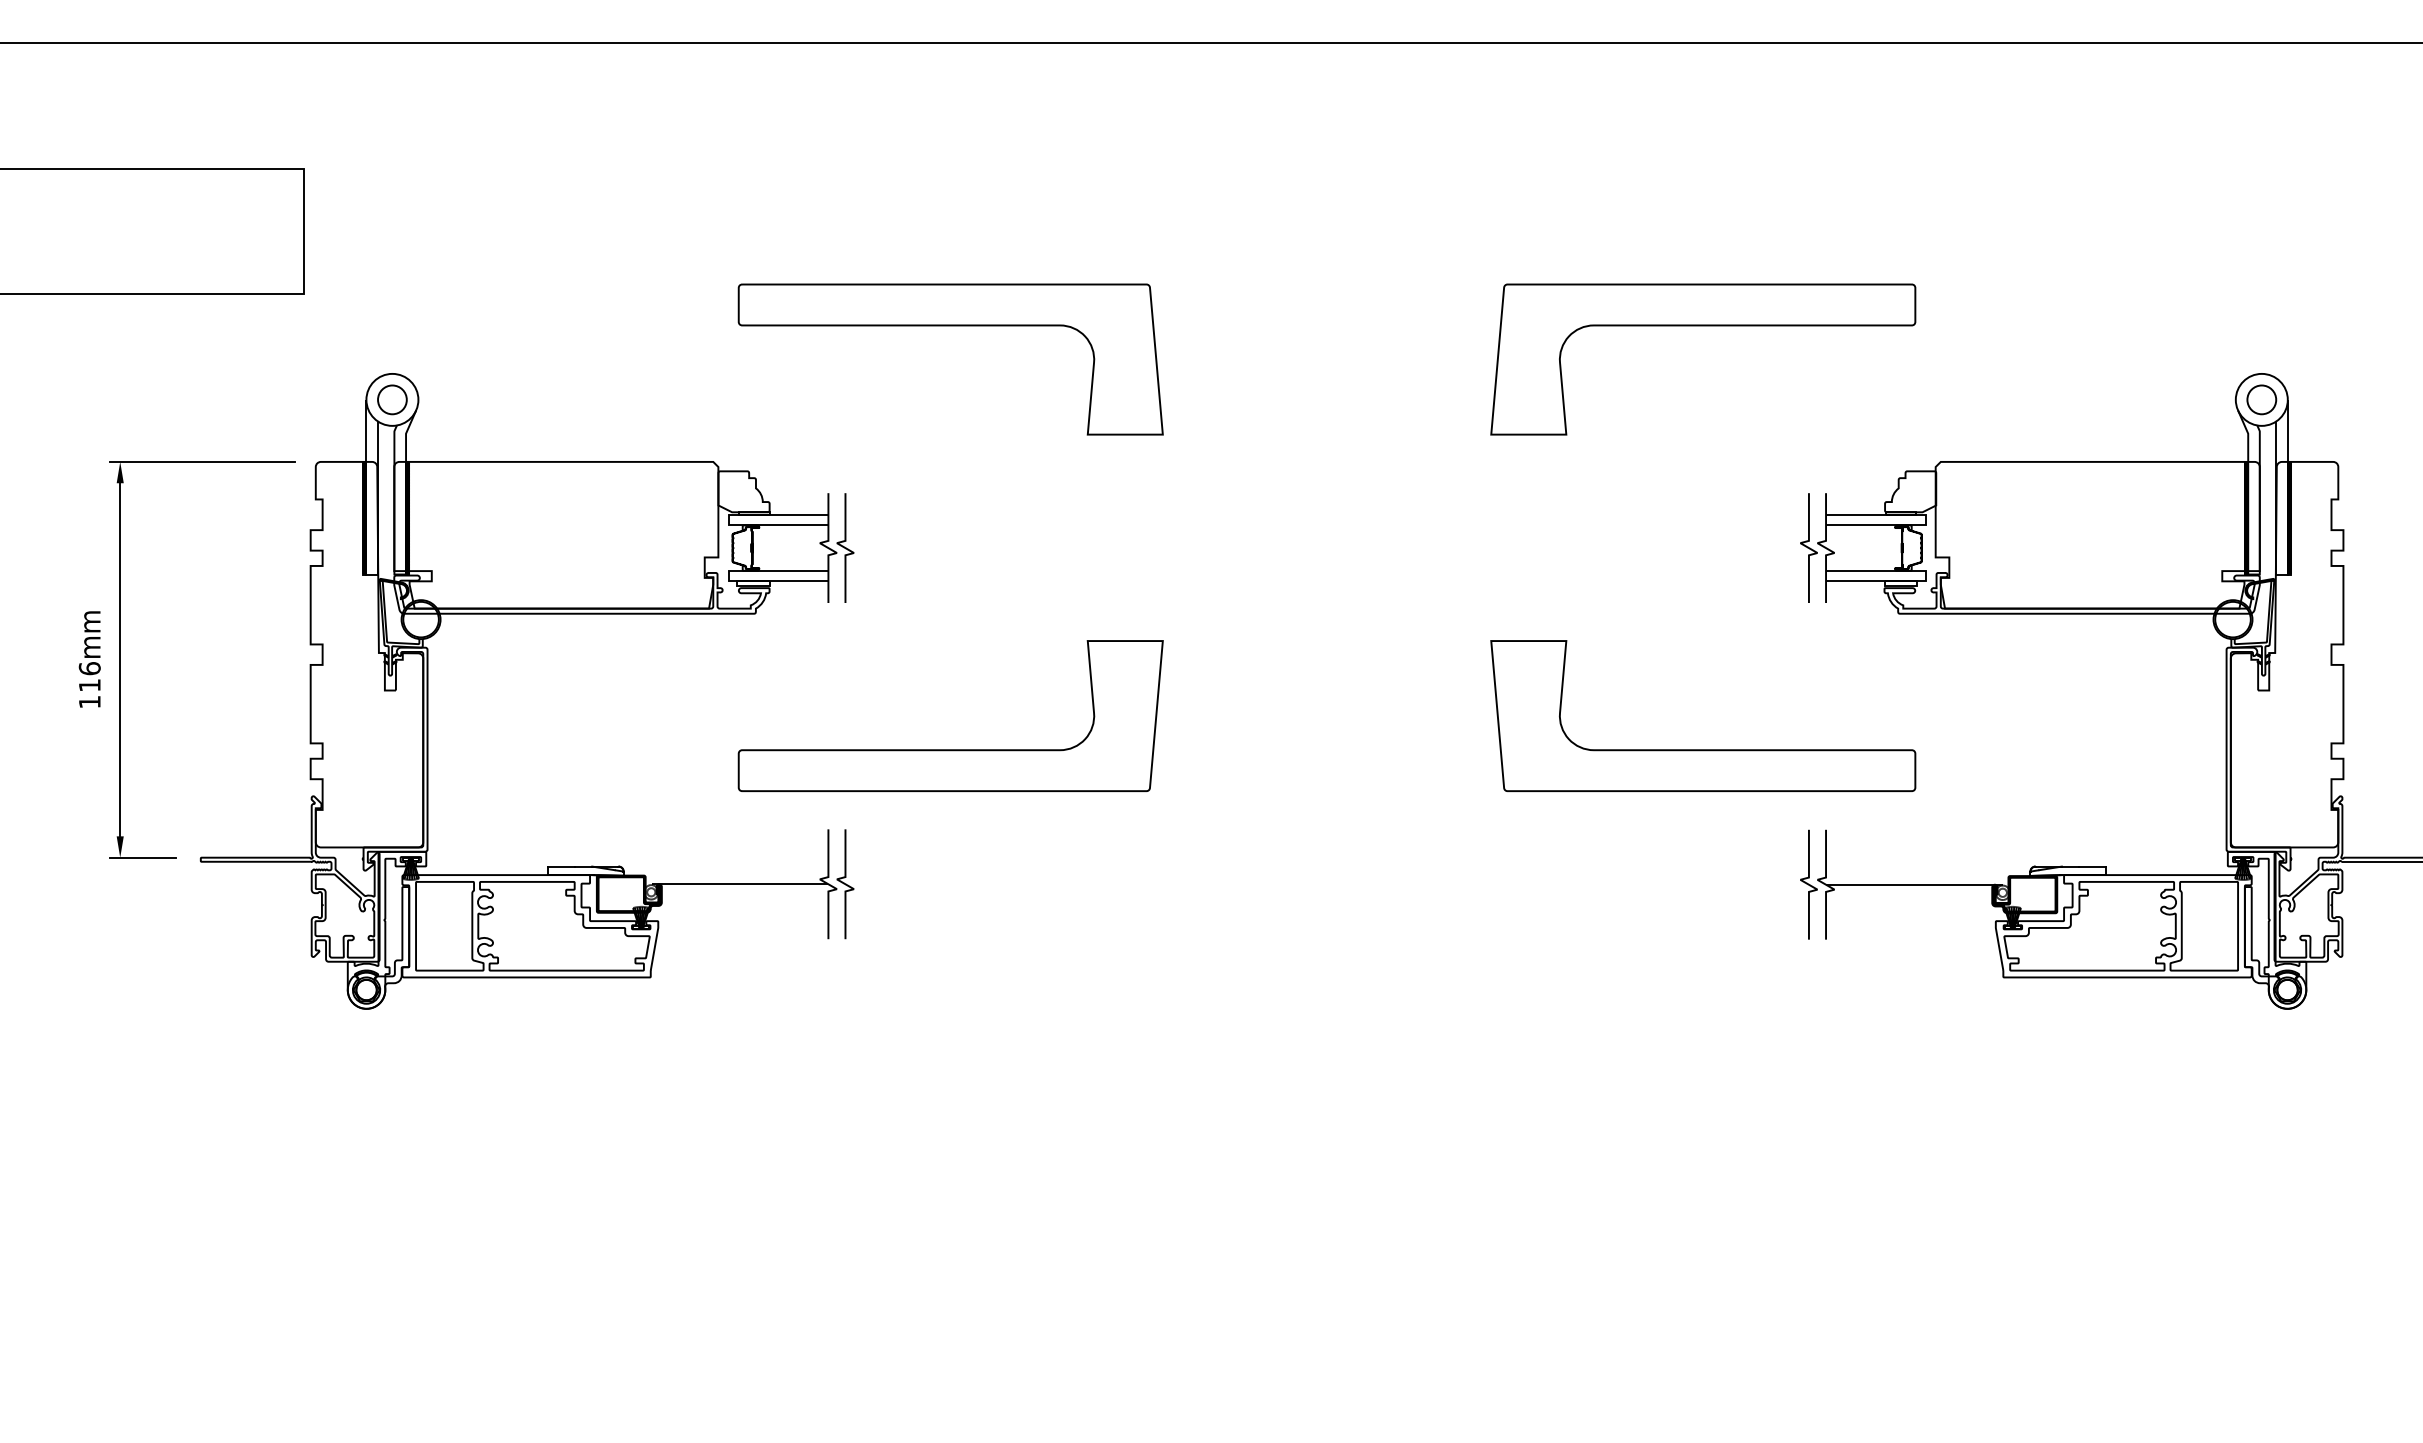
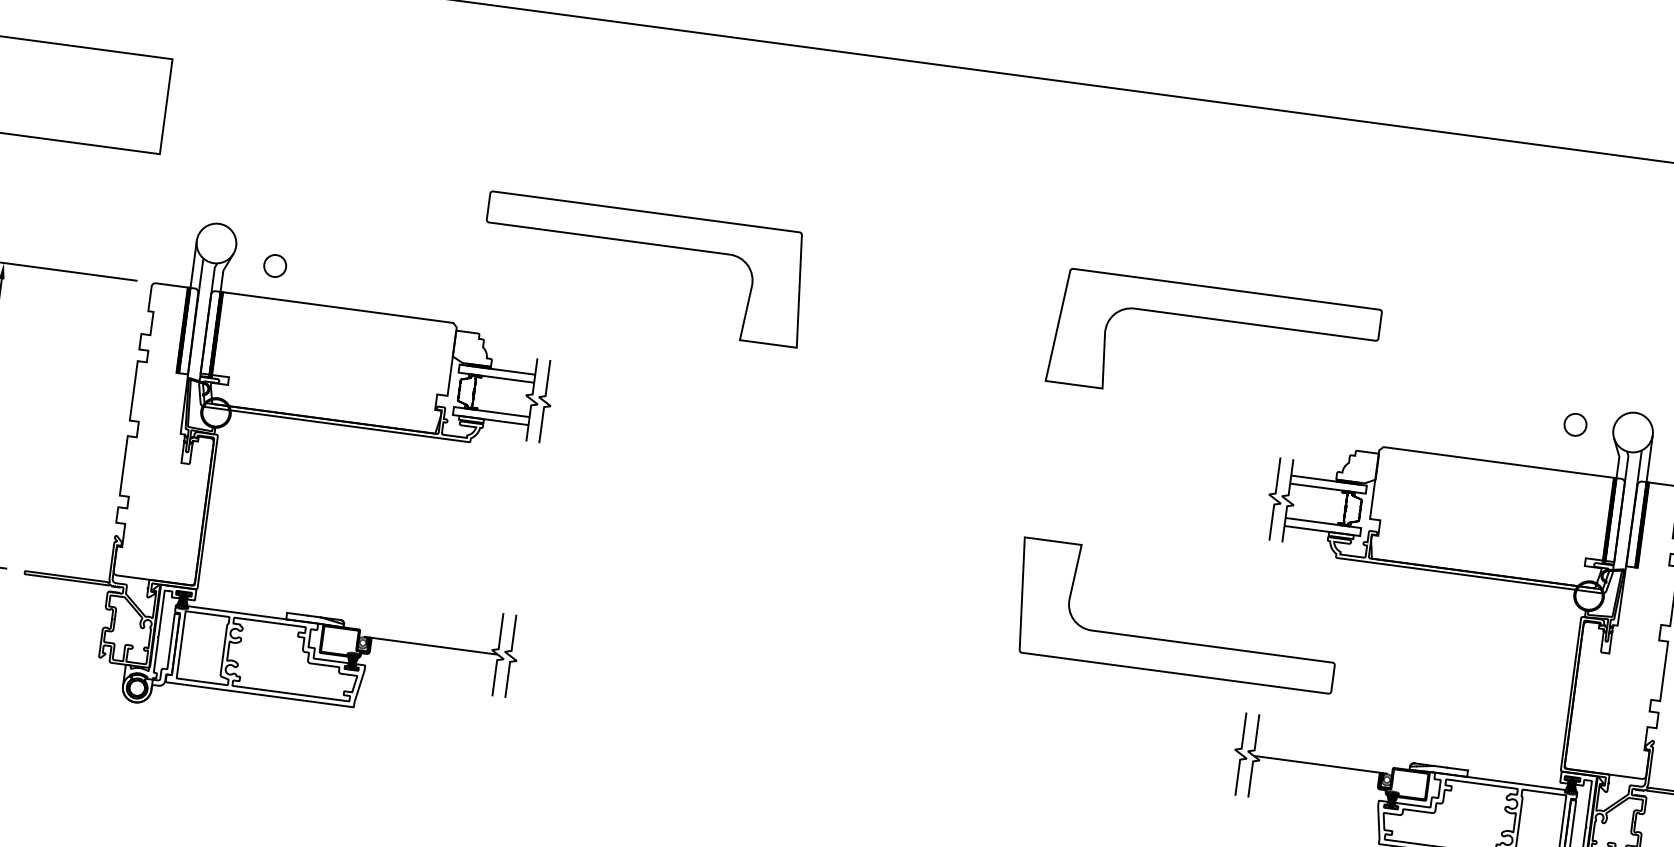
circle: (392, 399) -> (275, 265), moved
circle: (2261, 399) -> (1575, 424), moved
part: (950, 749) -> (604, 564), removed

